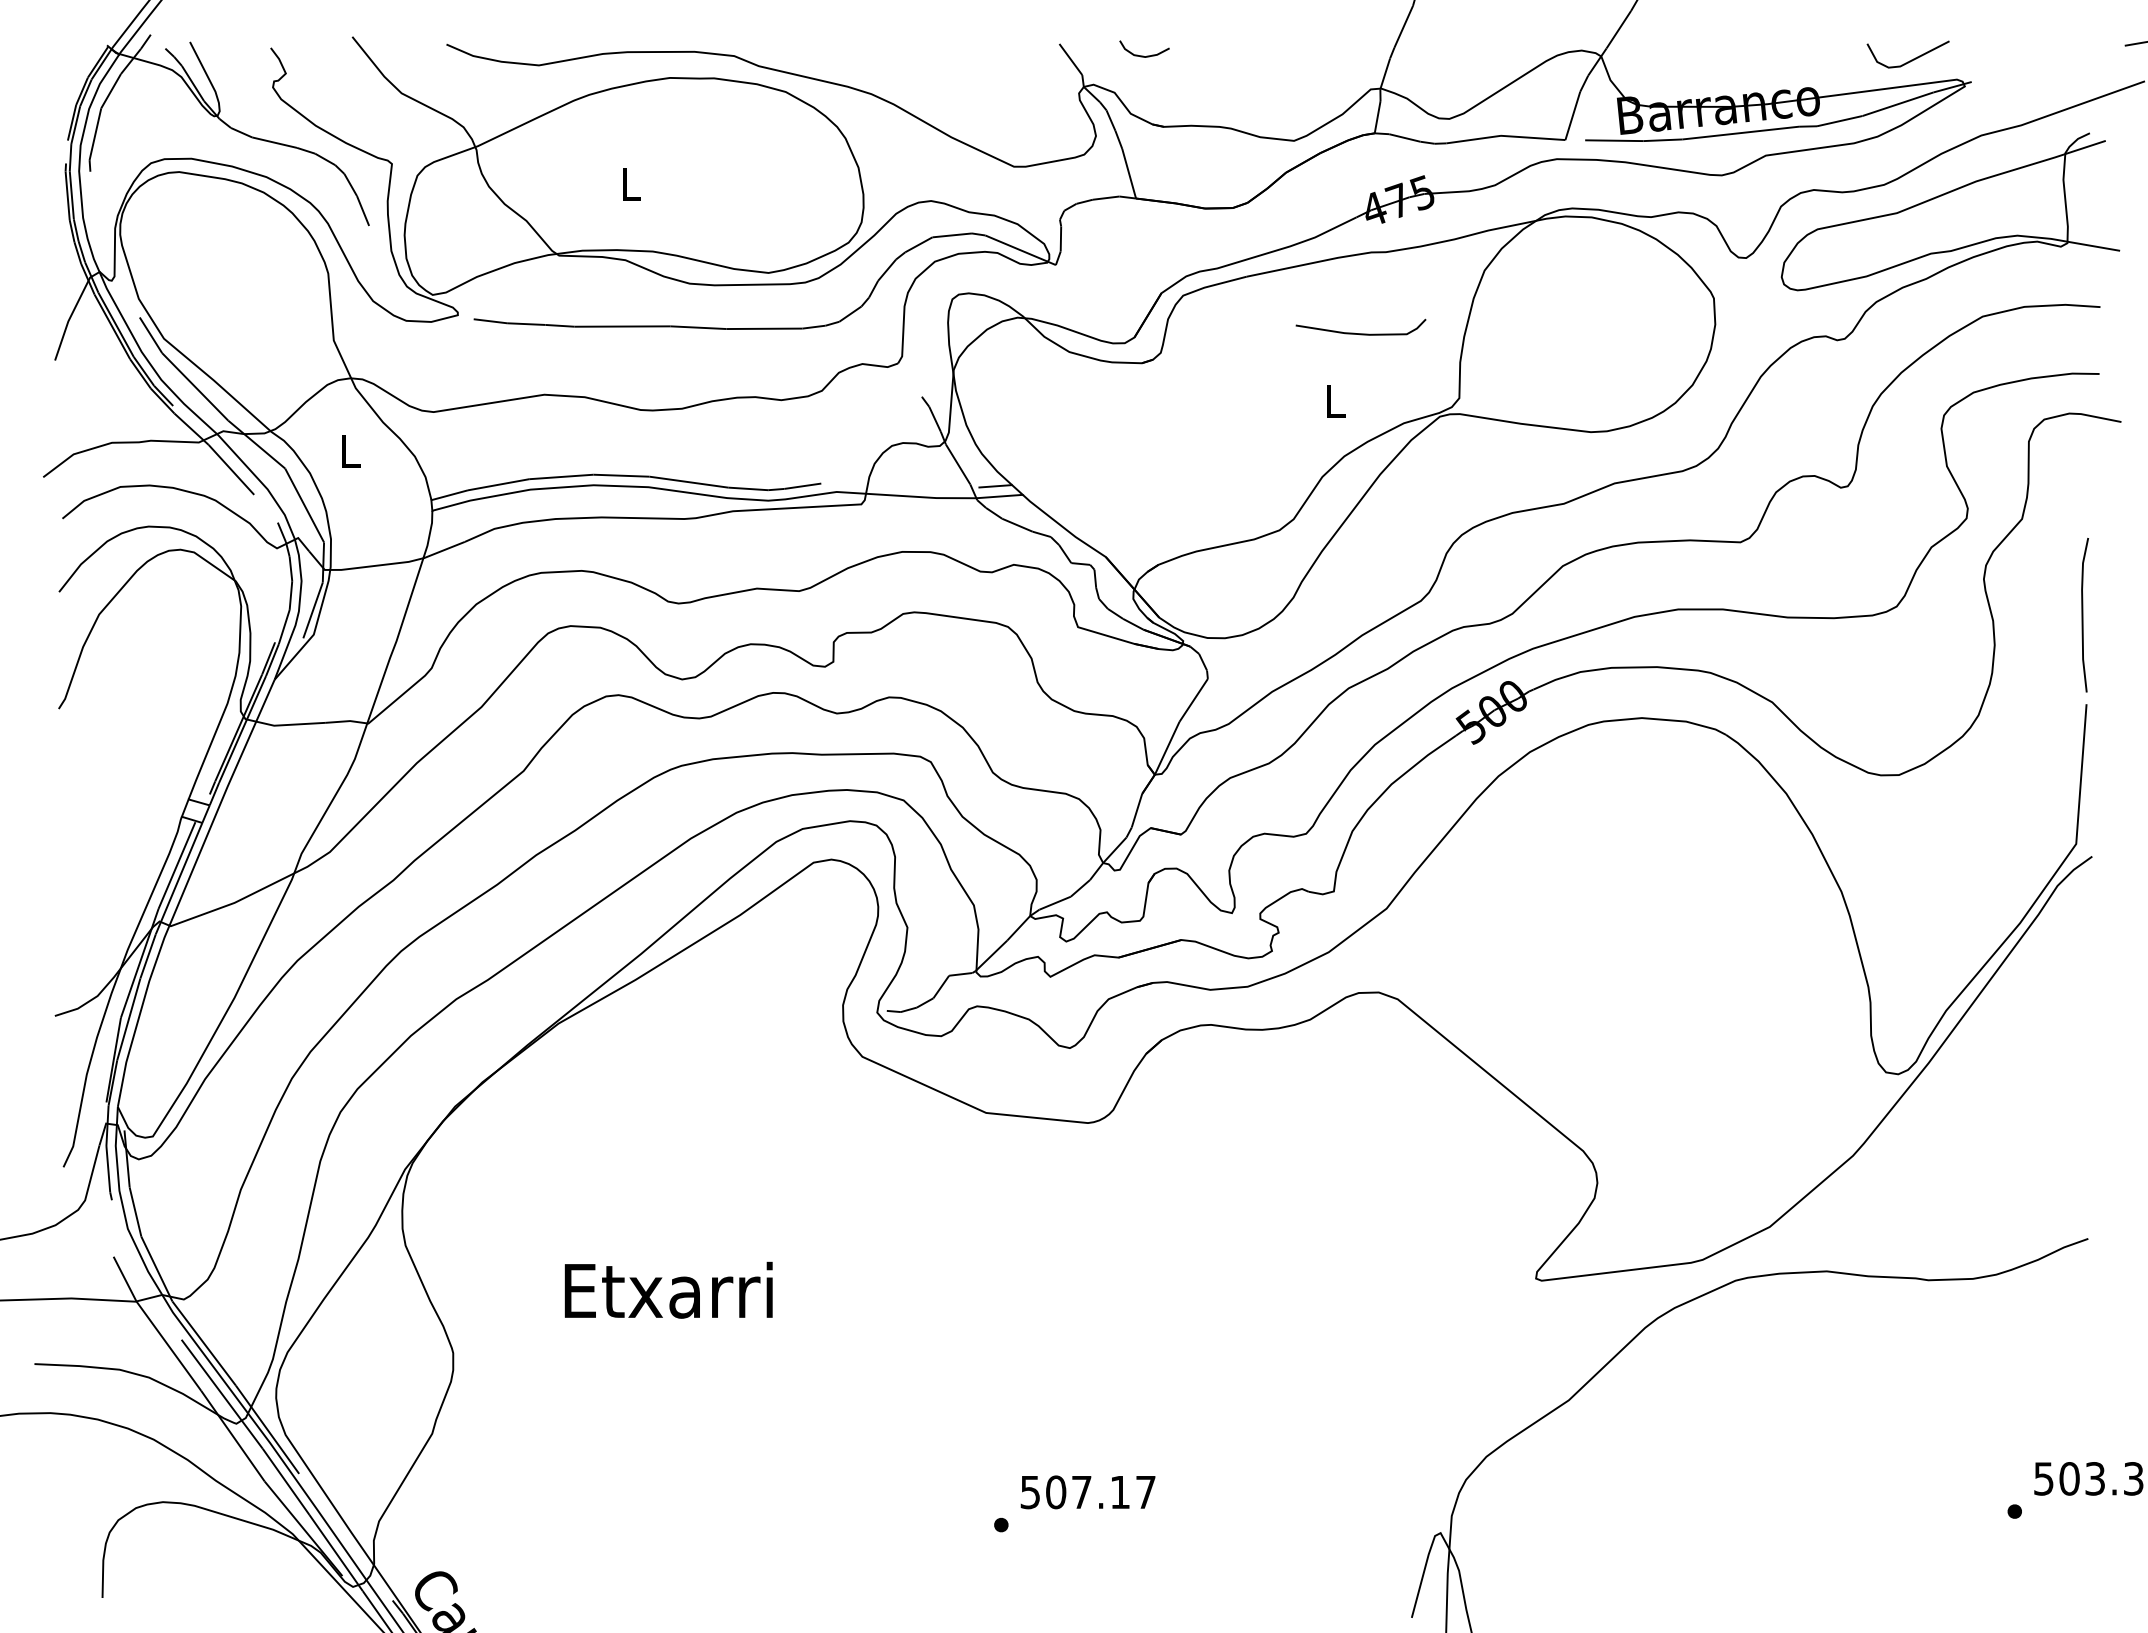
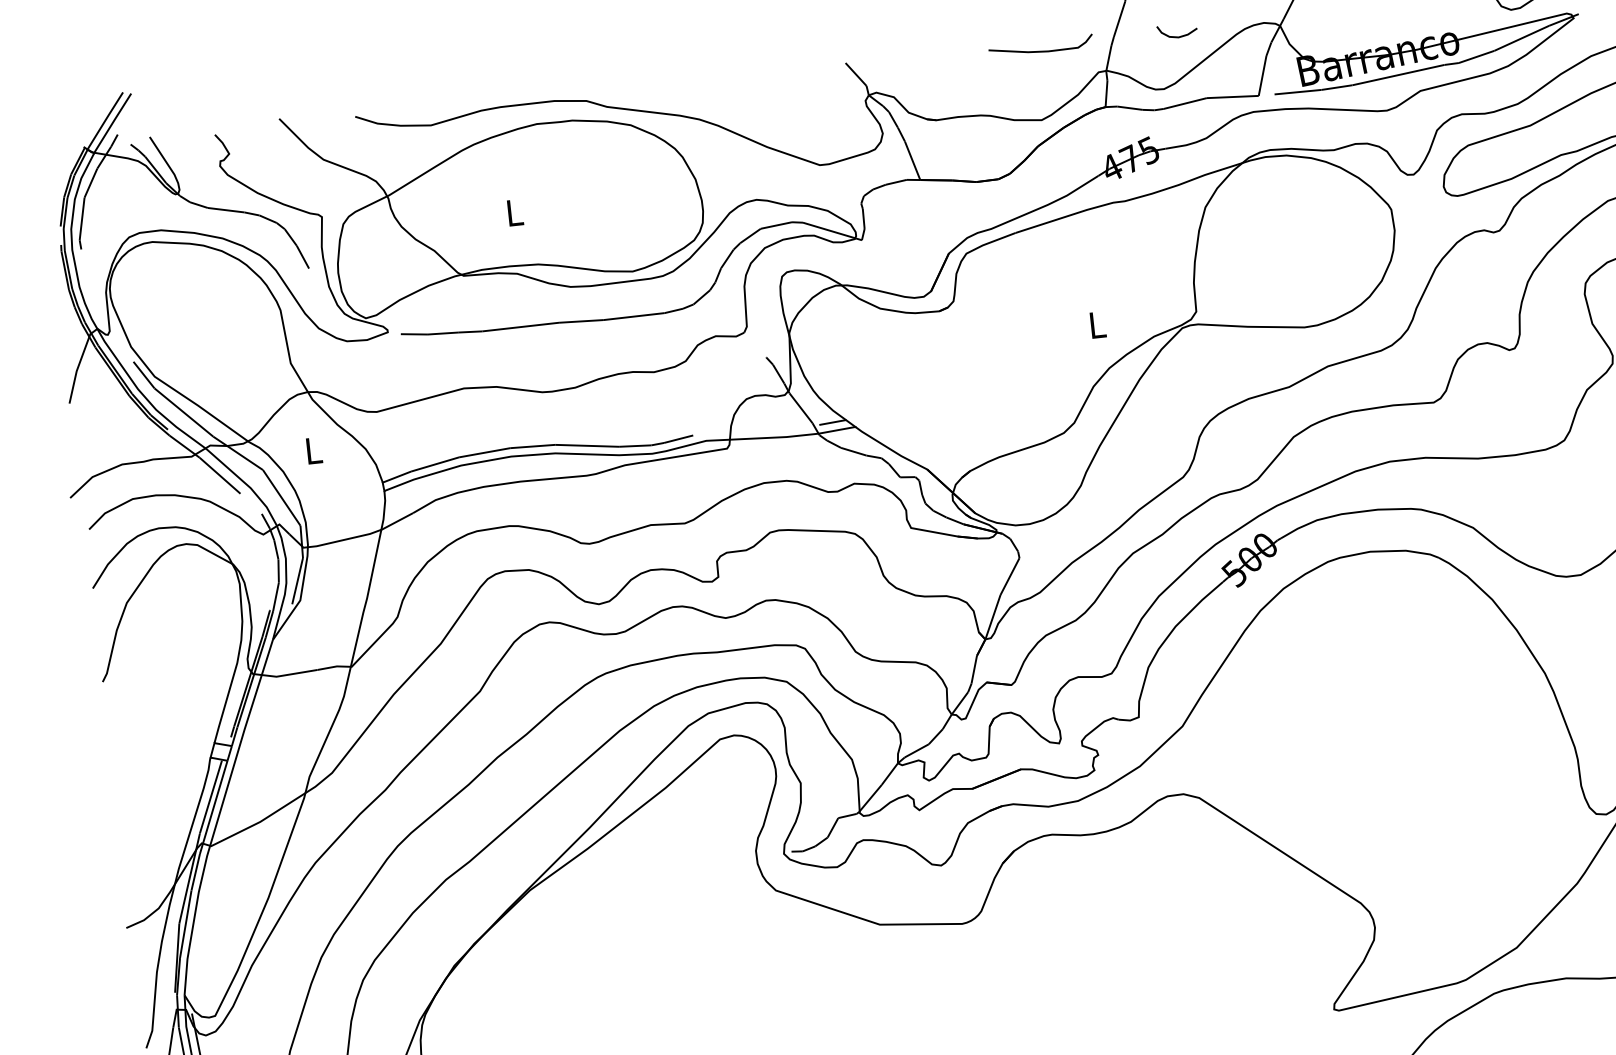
curve: (1143, 55) -> (1177, 36), moved
curve: (1360, 333) -> (1041, 51), moved

